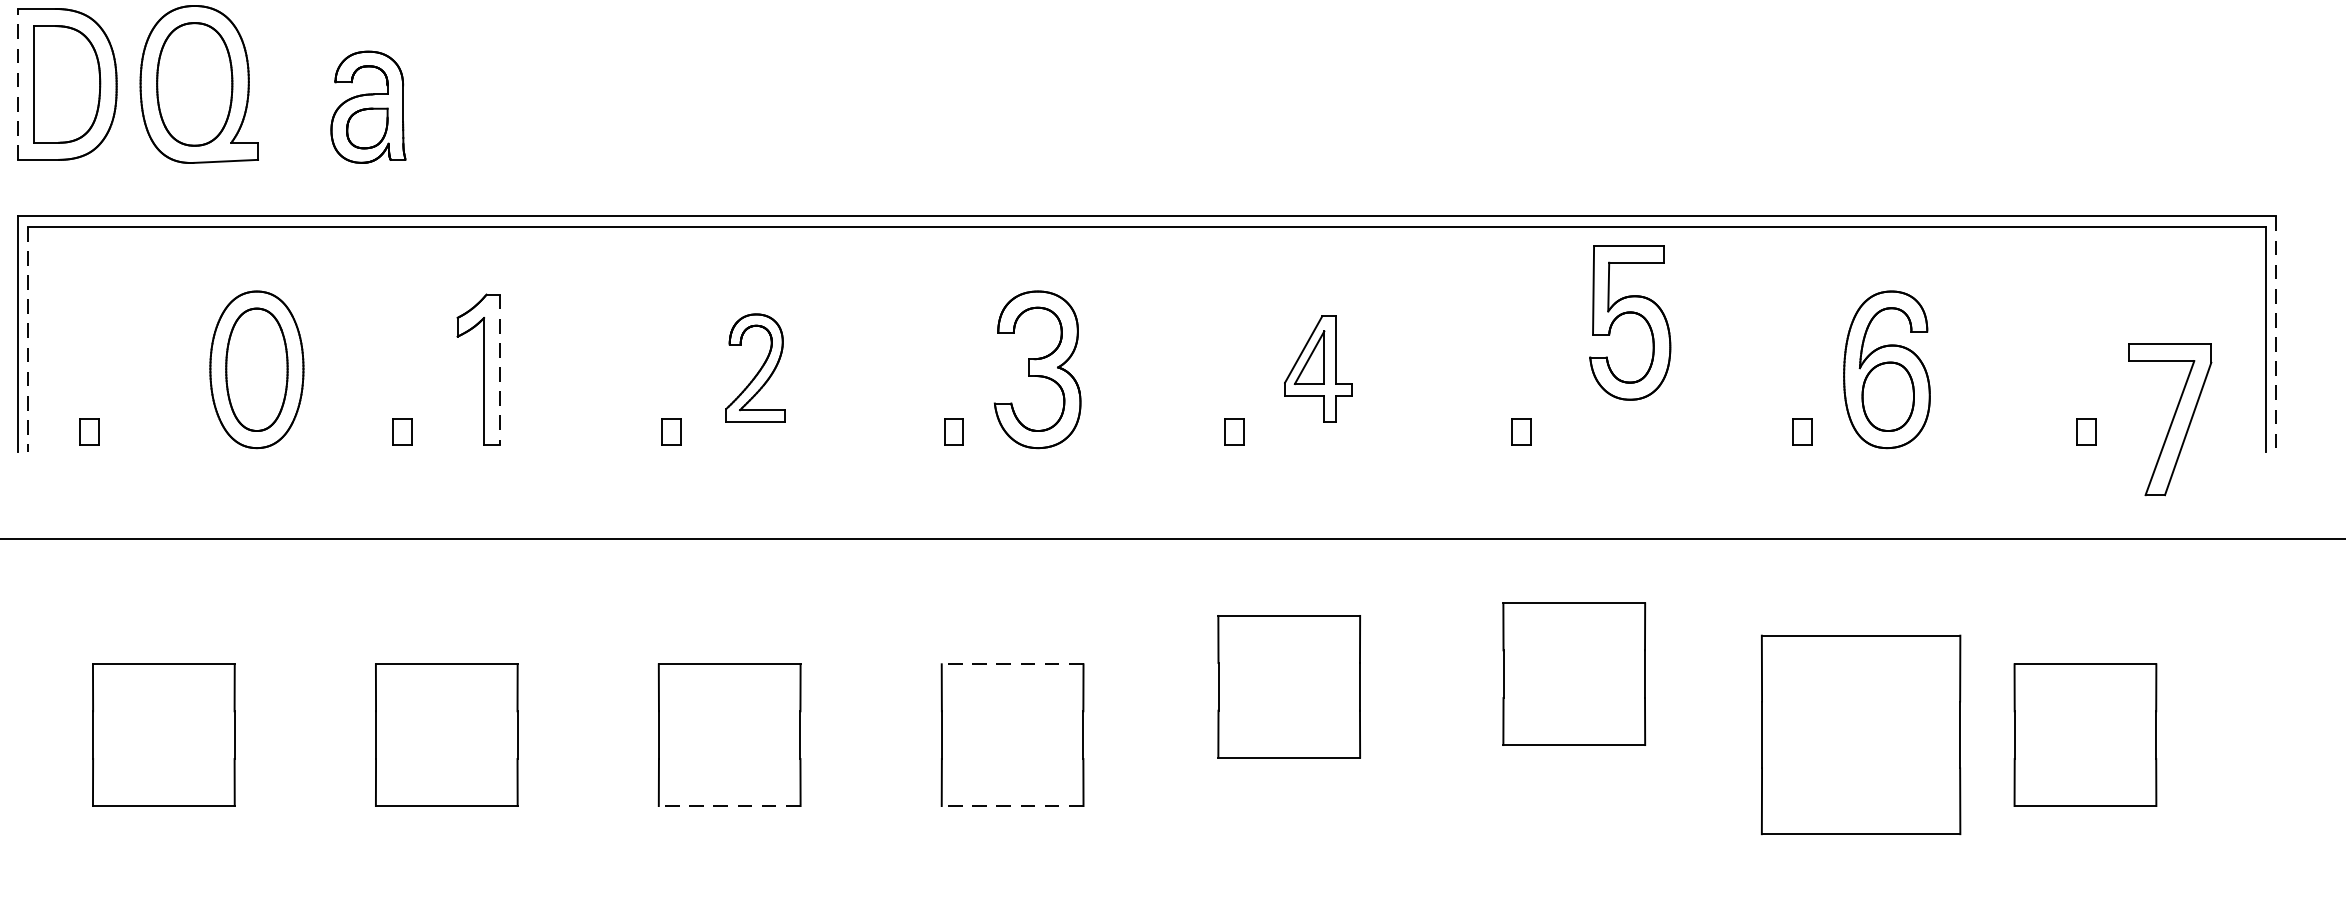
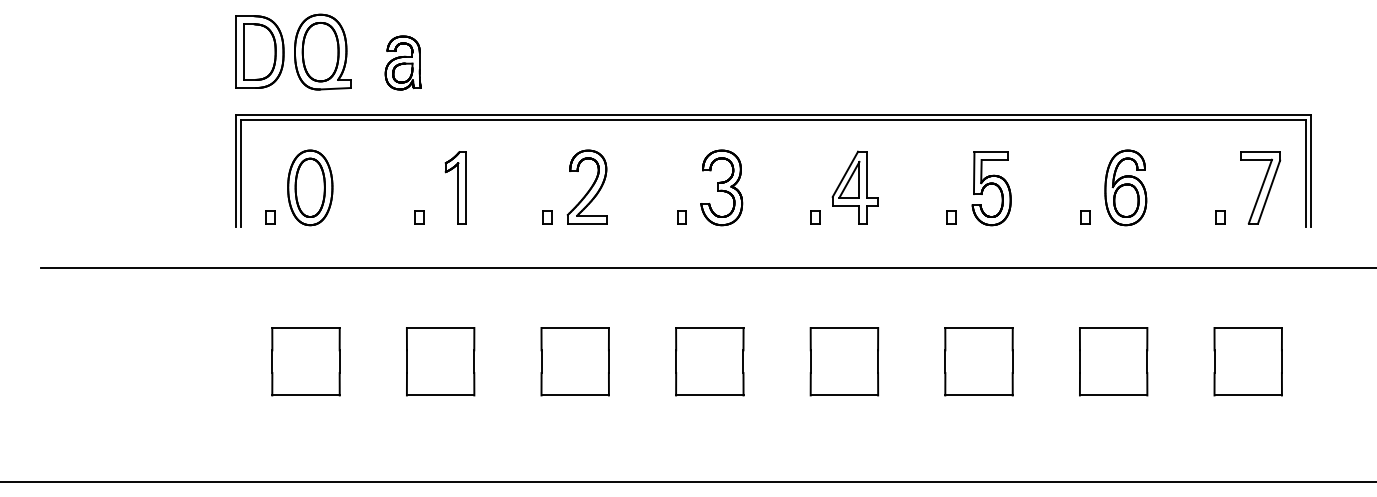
line: (17, 85) -> (236, 52), dashed -> solid
part: (1629, 322) -> (991, 188), moved
line: (2277, 335) -> (1311, 171), dashed -> solid
line: (28, 339) -> (241, 173), dashed -> solid
part: (753, 366) -> (586, 186), size x1.43
part: (257, 368) -> (310, 187), moved
line: (501, 368) -> (466, 187), dashed -> solid
part: (1316, 368) -> (854, 187), size x1.43
part: (2170, 419) -> (1260, 187), moved
line: (1011, 663) -> (709, 327), dashed -> solid
part: (1573, 673) -> (978, 361), moved
part: (1289, 686) -> (844, 361), moved
part: (1861, 734) -> (1113, 361), size x0.71
part: (2083, 734) -> (1247, 361), moved
line: (730, 806) -> (575, 395), dashed -> solid
line: (1011, 806) -> (709, 395), dashed -> solid

